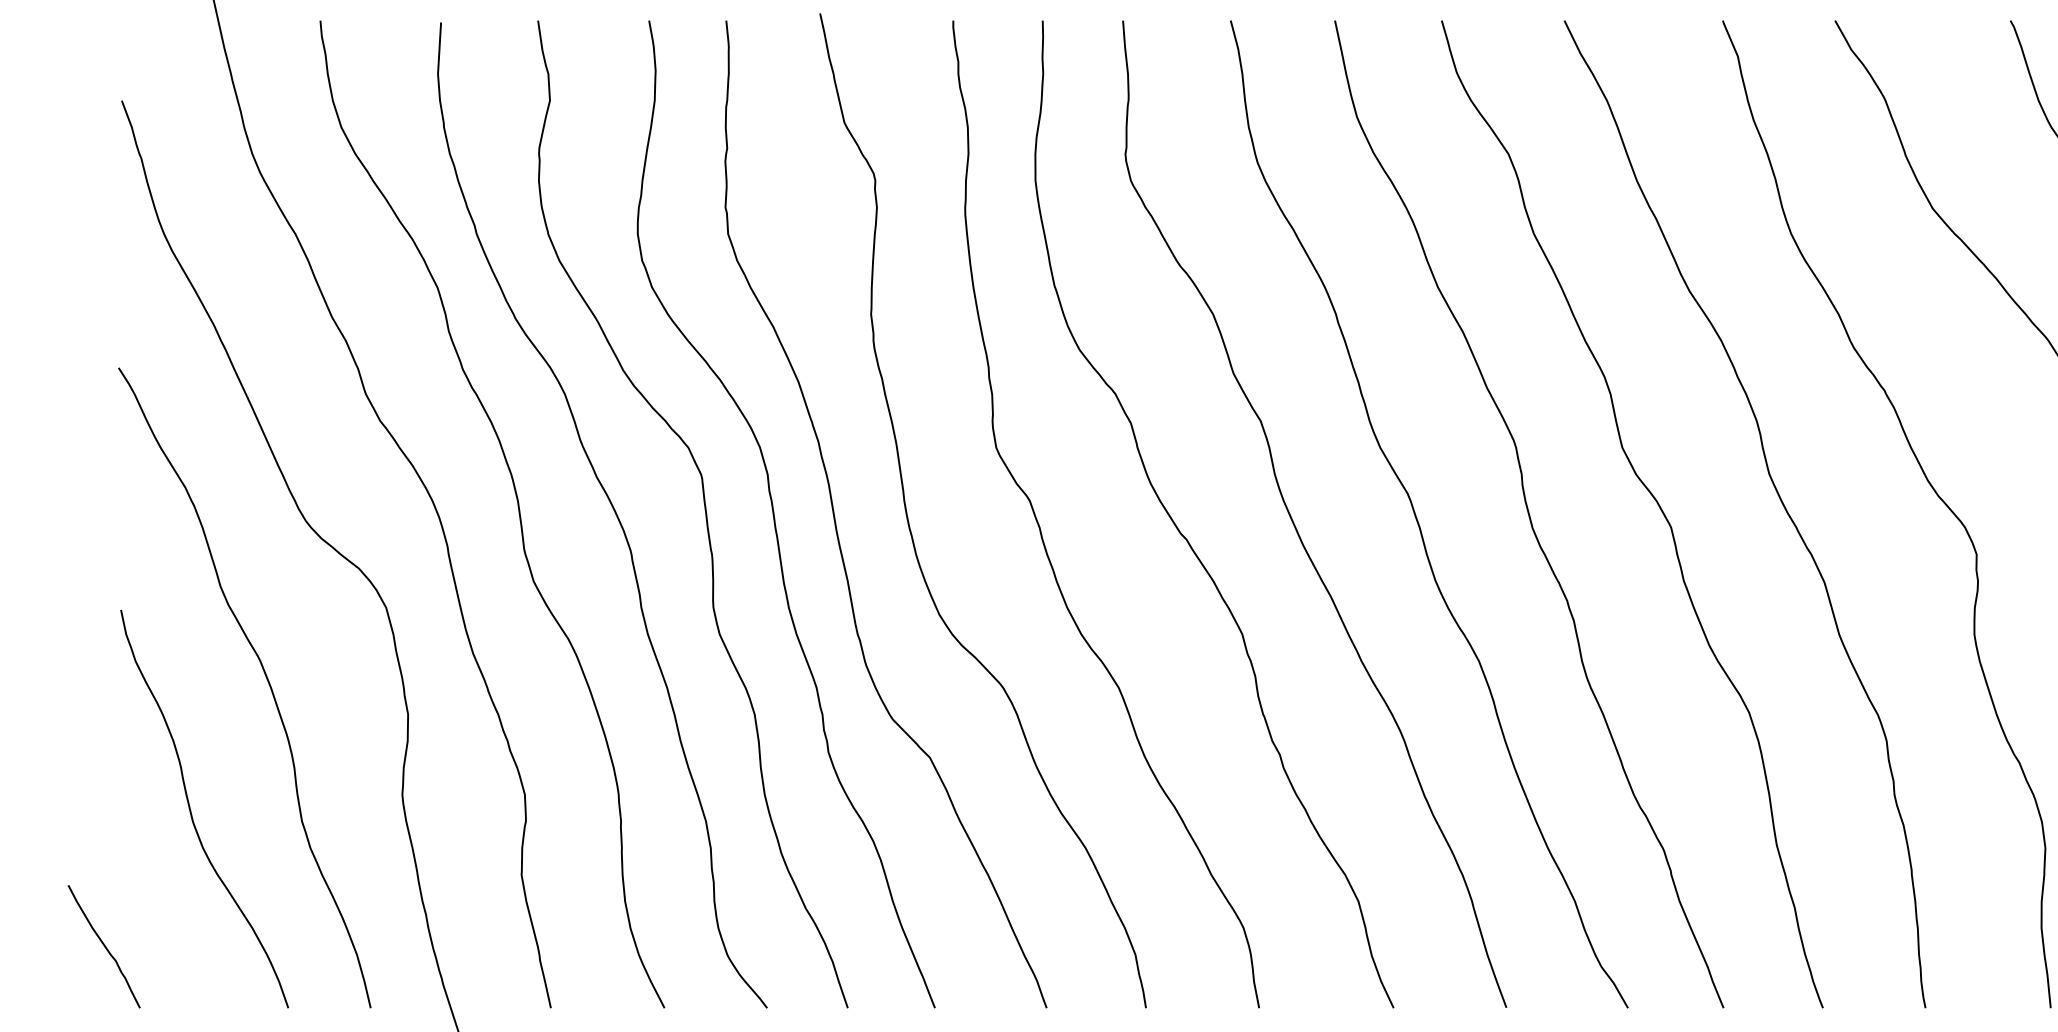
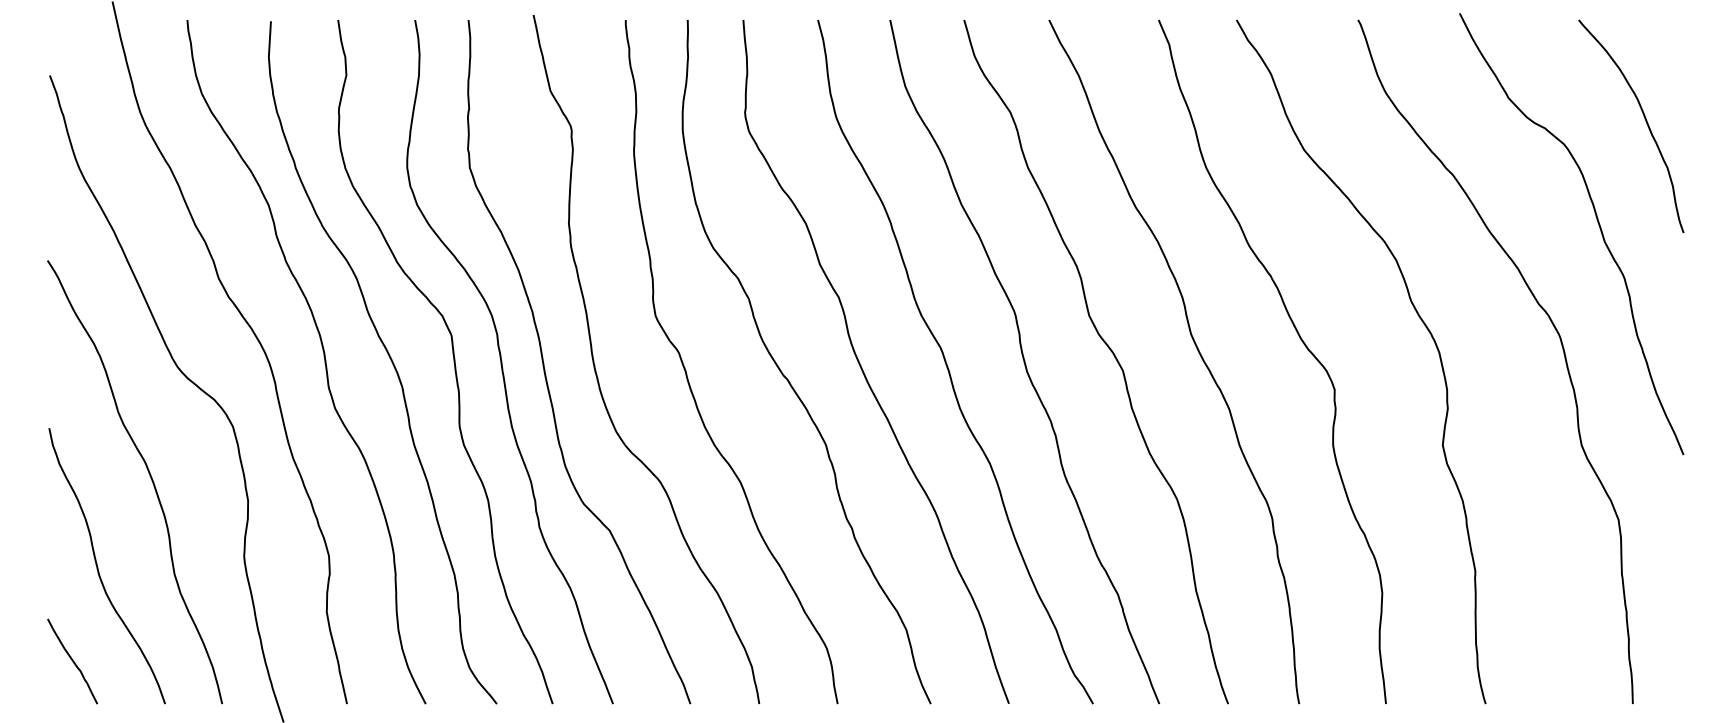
curve: (104, 946) -> (72, 661), moved

